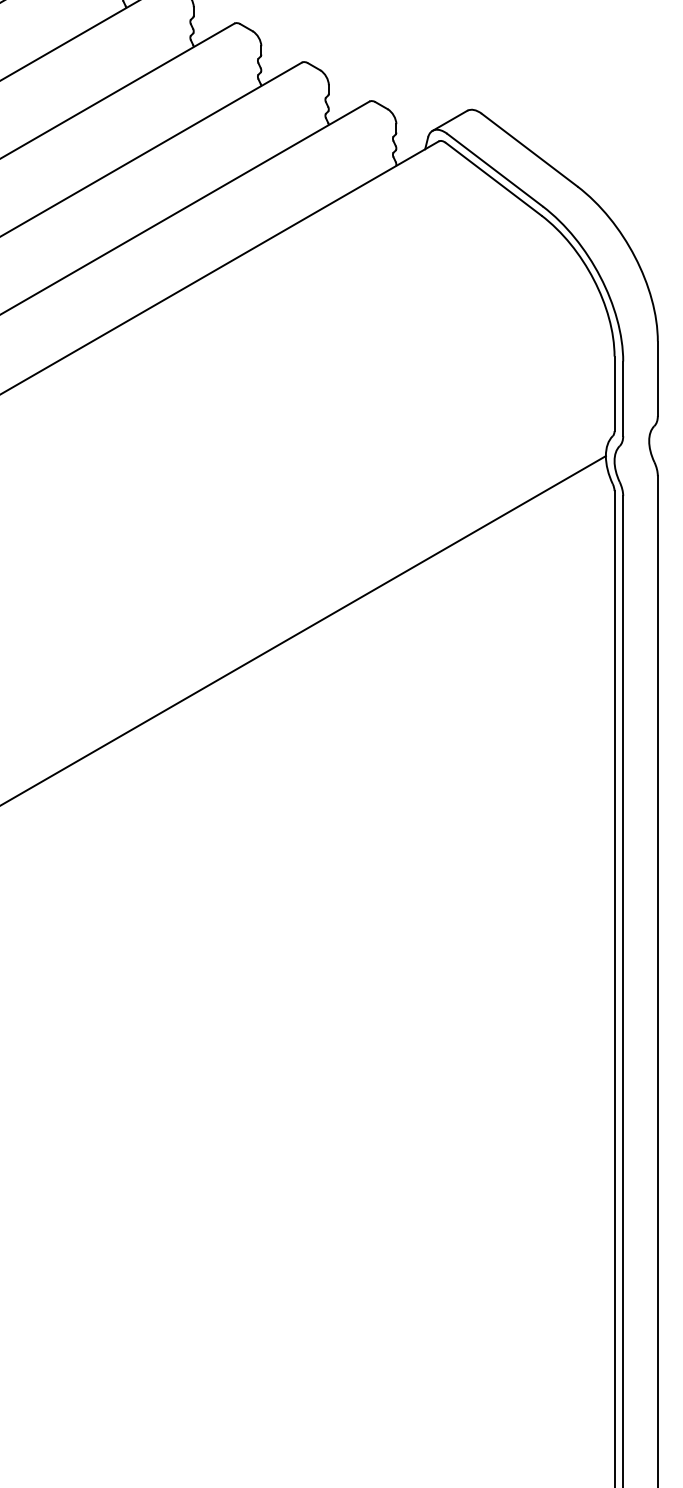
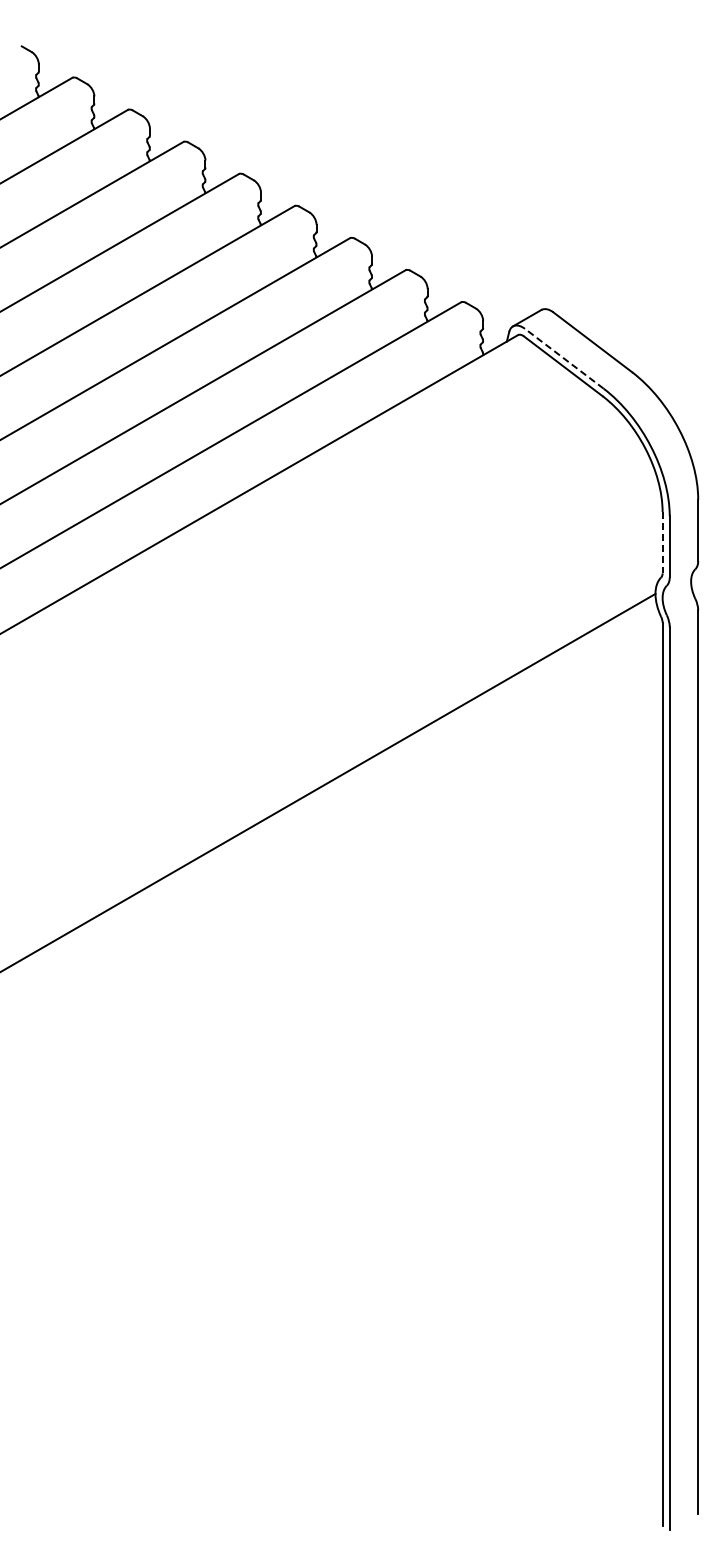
line: (494, 169) -> (563, 358), solid -> dashed
line: (614, 393) -> (662, 542), solid -> dashed

